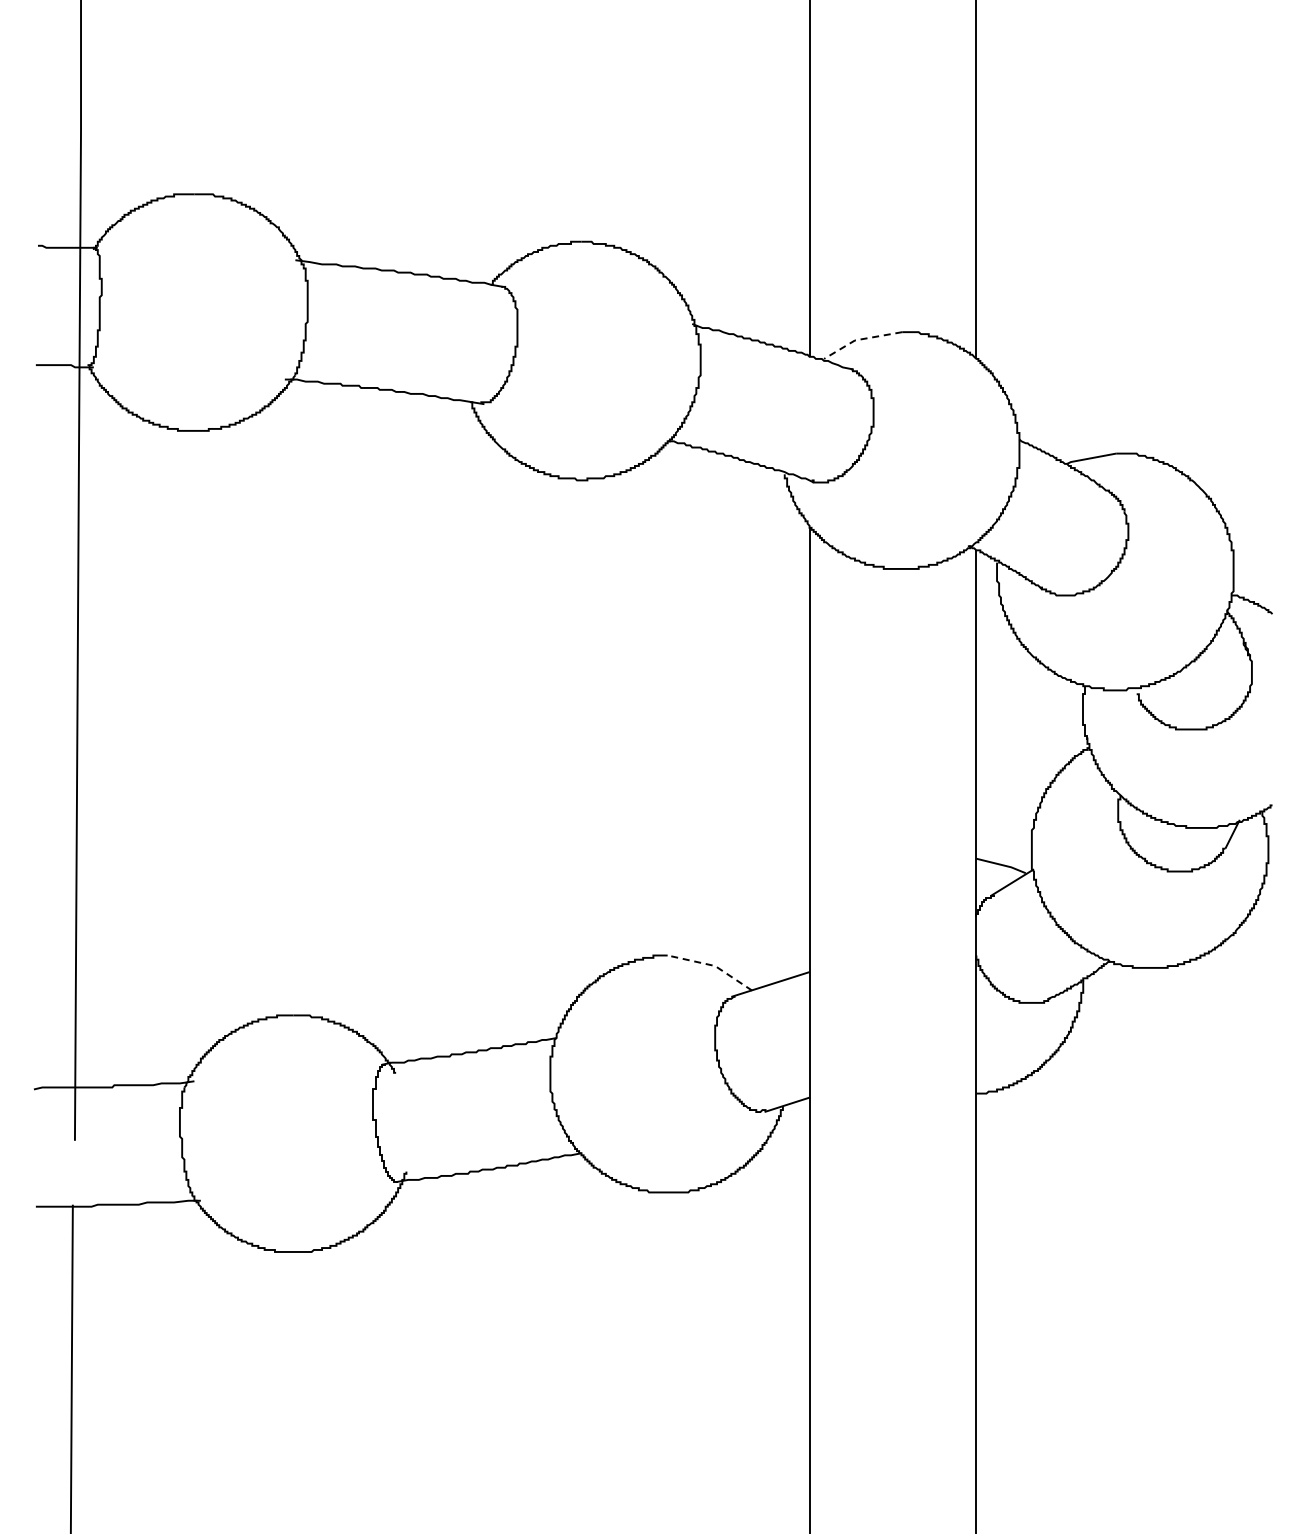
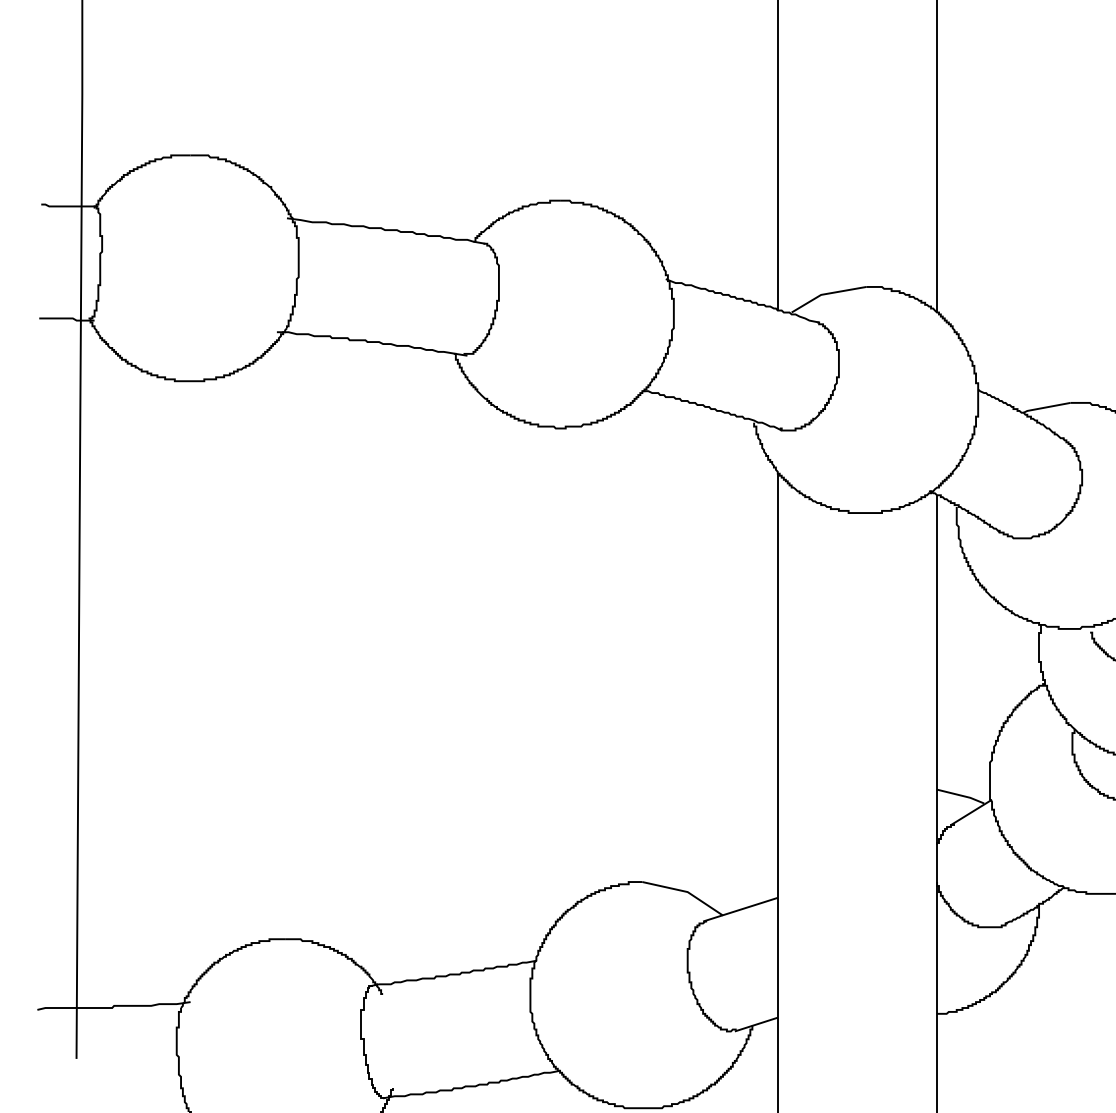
line: (860, 339) -> (826, 293), dashed -> solid
line: (713, 965) -> (686, 891), dashed -> solid

